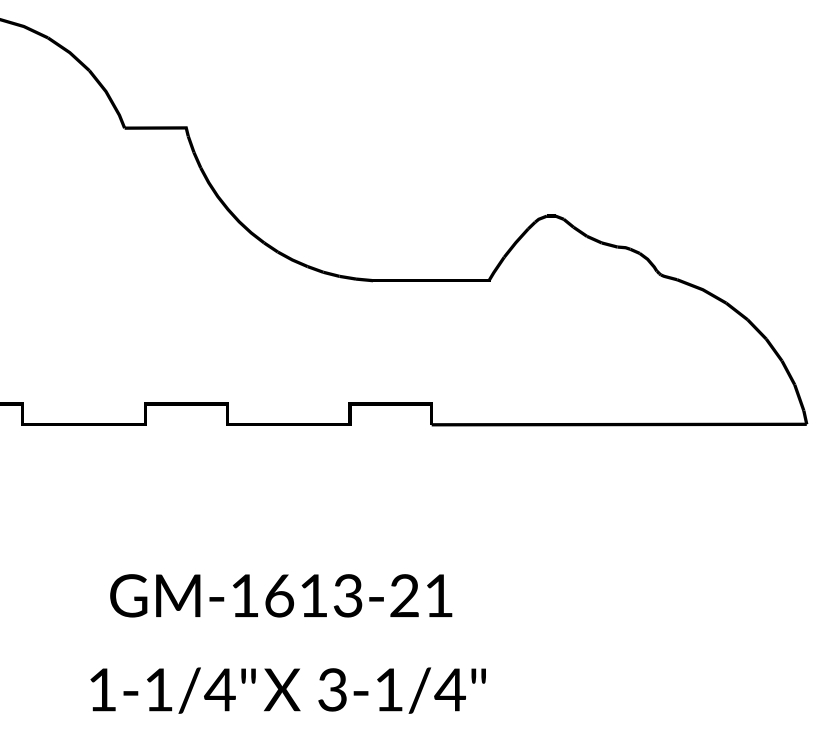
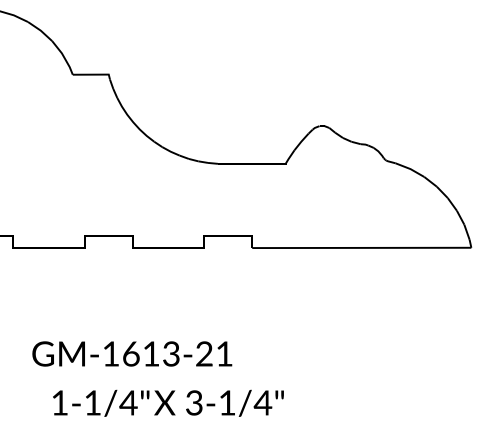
text: (281, 594) -> (132, 353), moved

